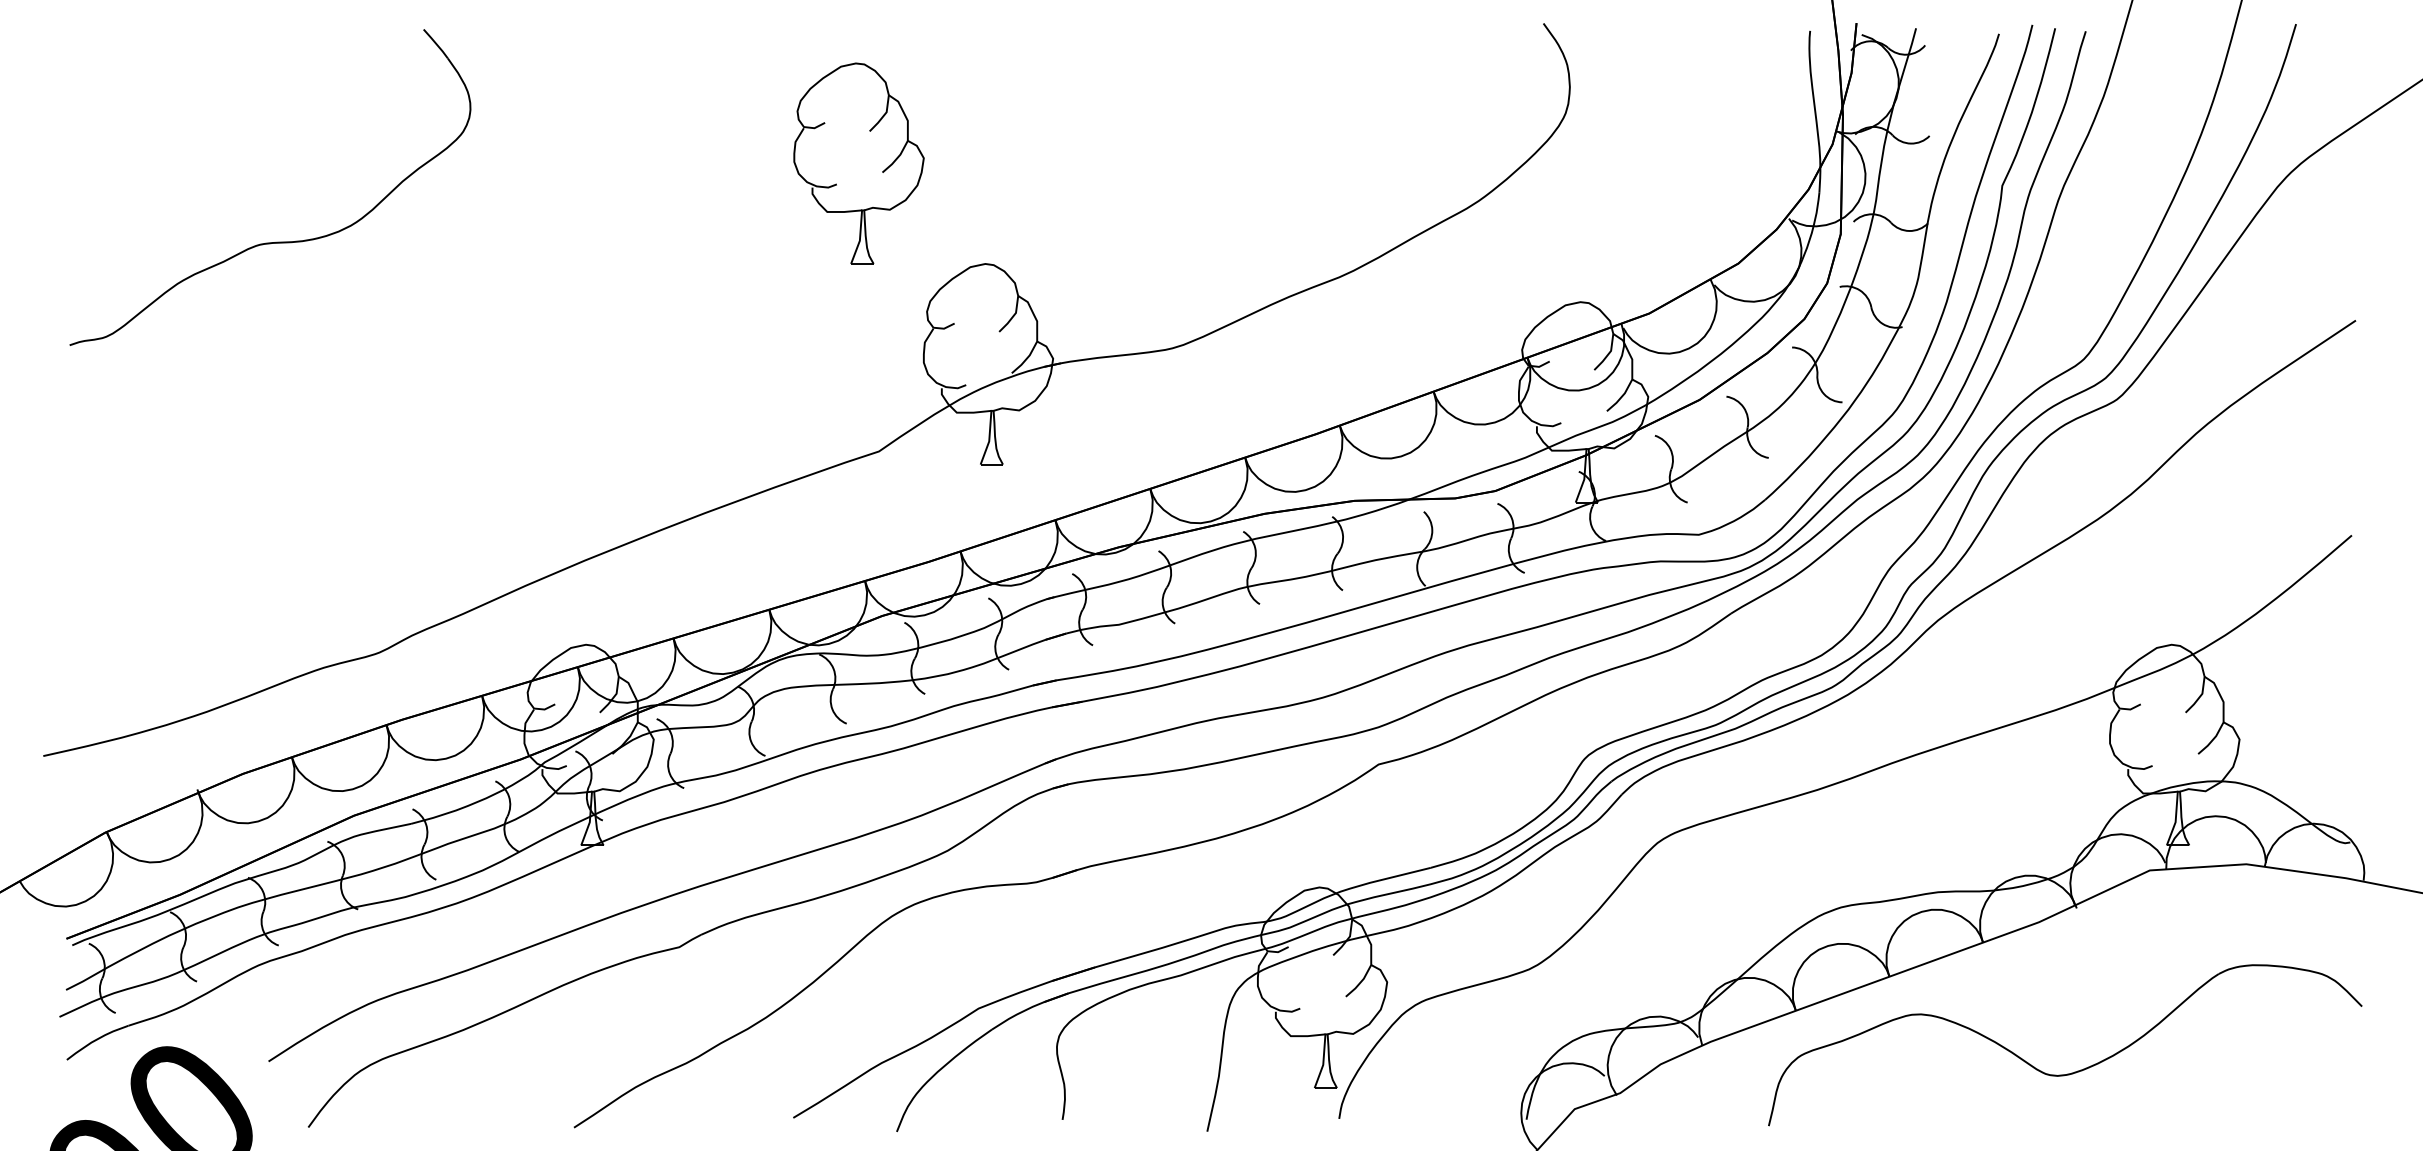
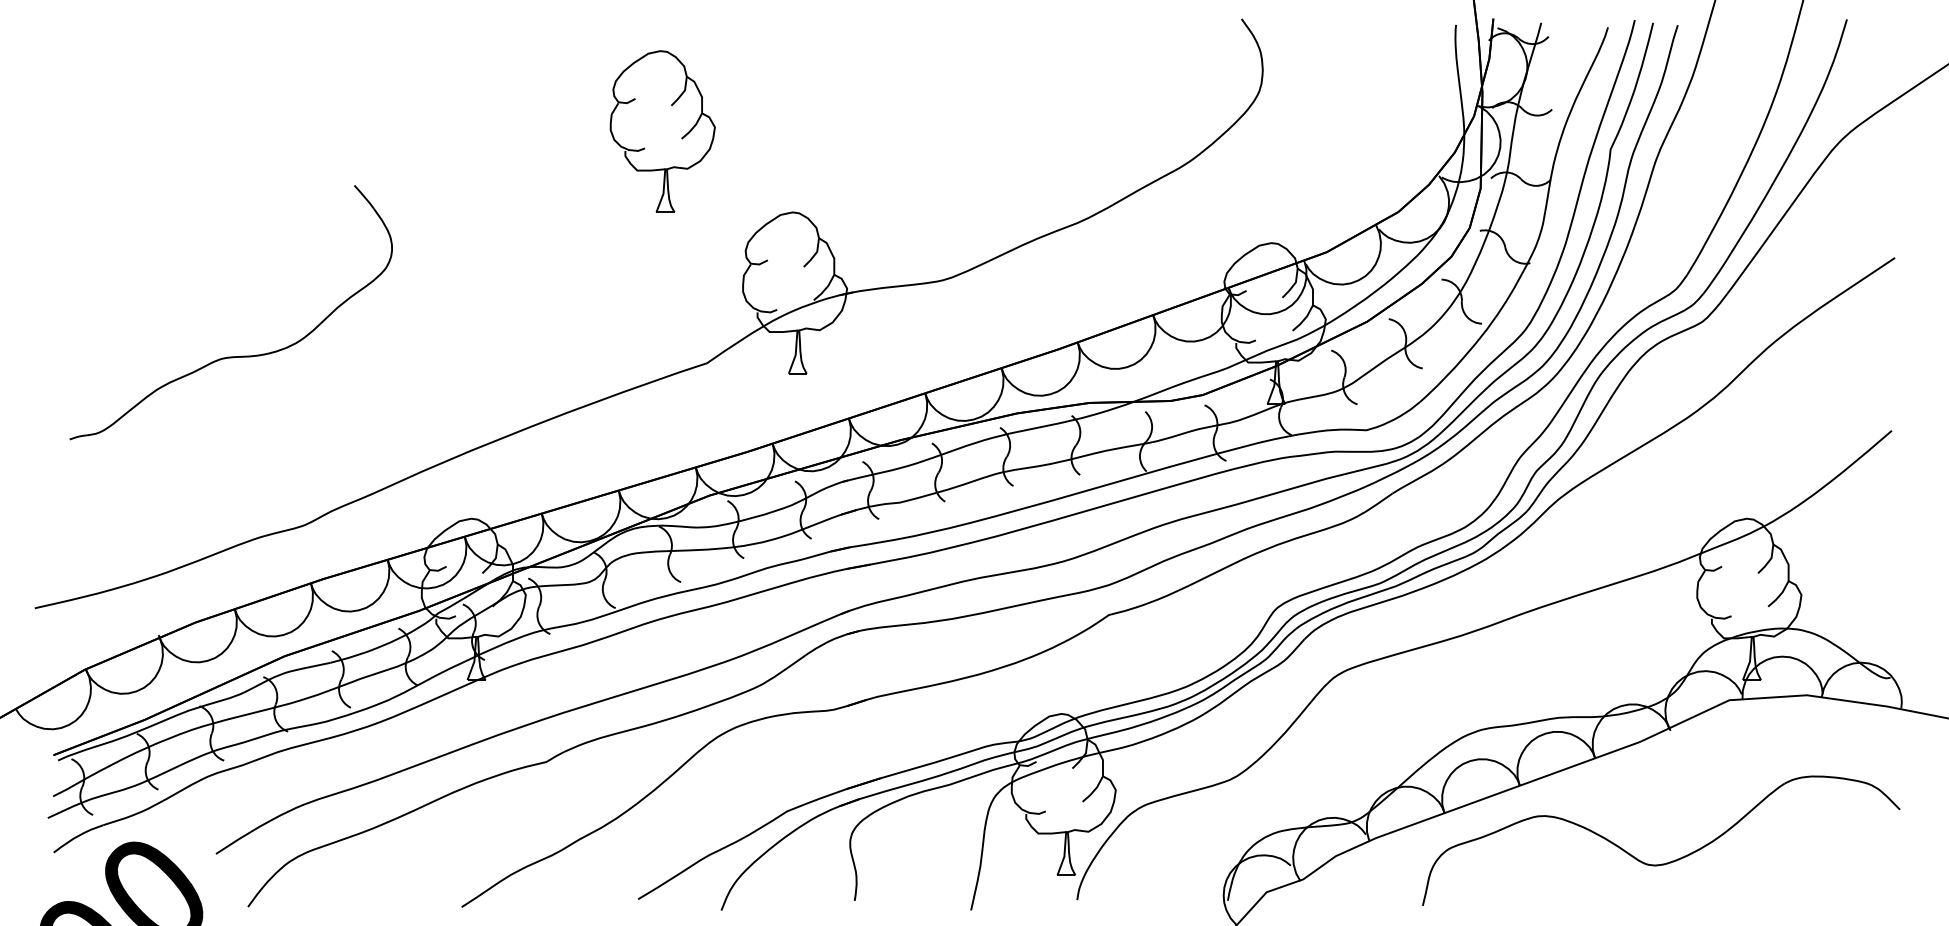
part: (858, 163) -> (662, 131), moved
part: (276, 241) -> (236, 356), moved

